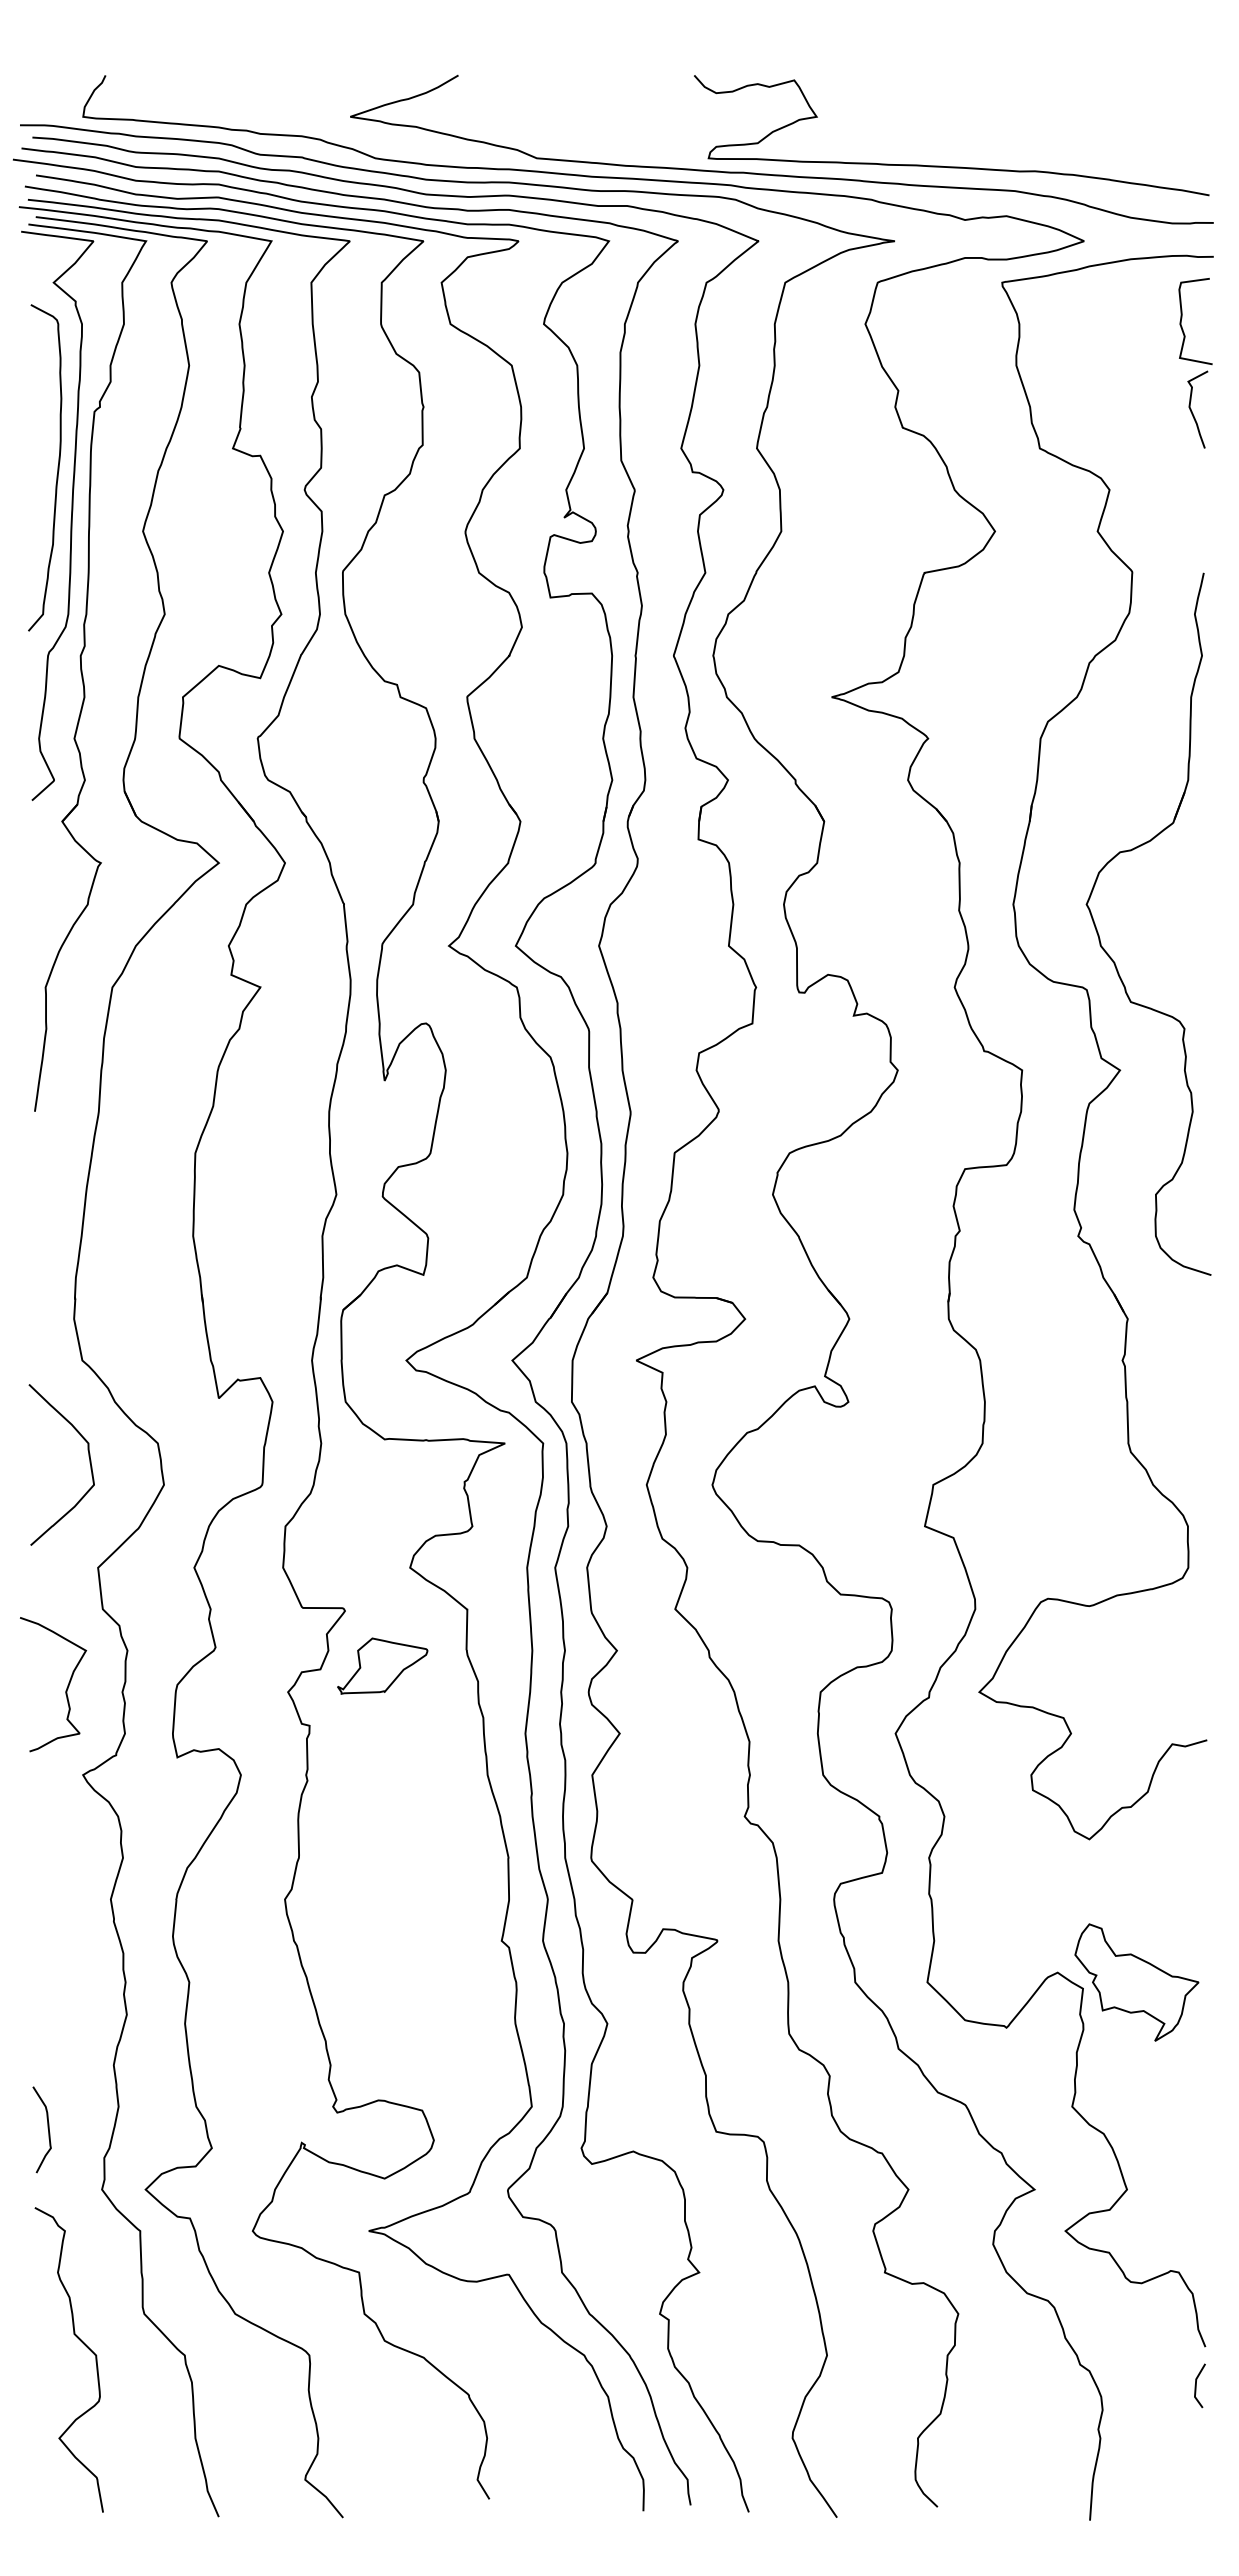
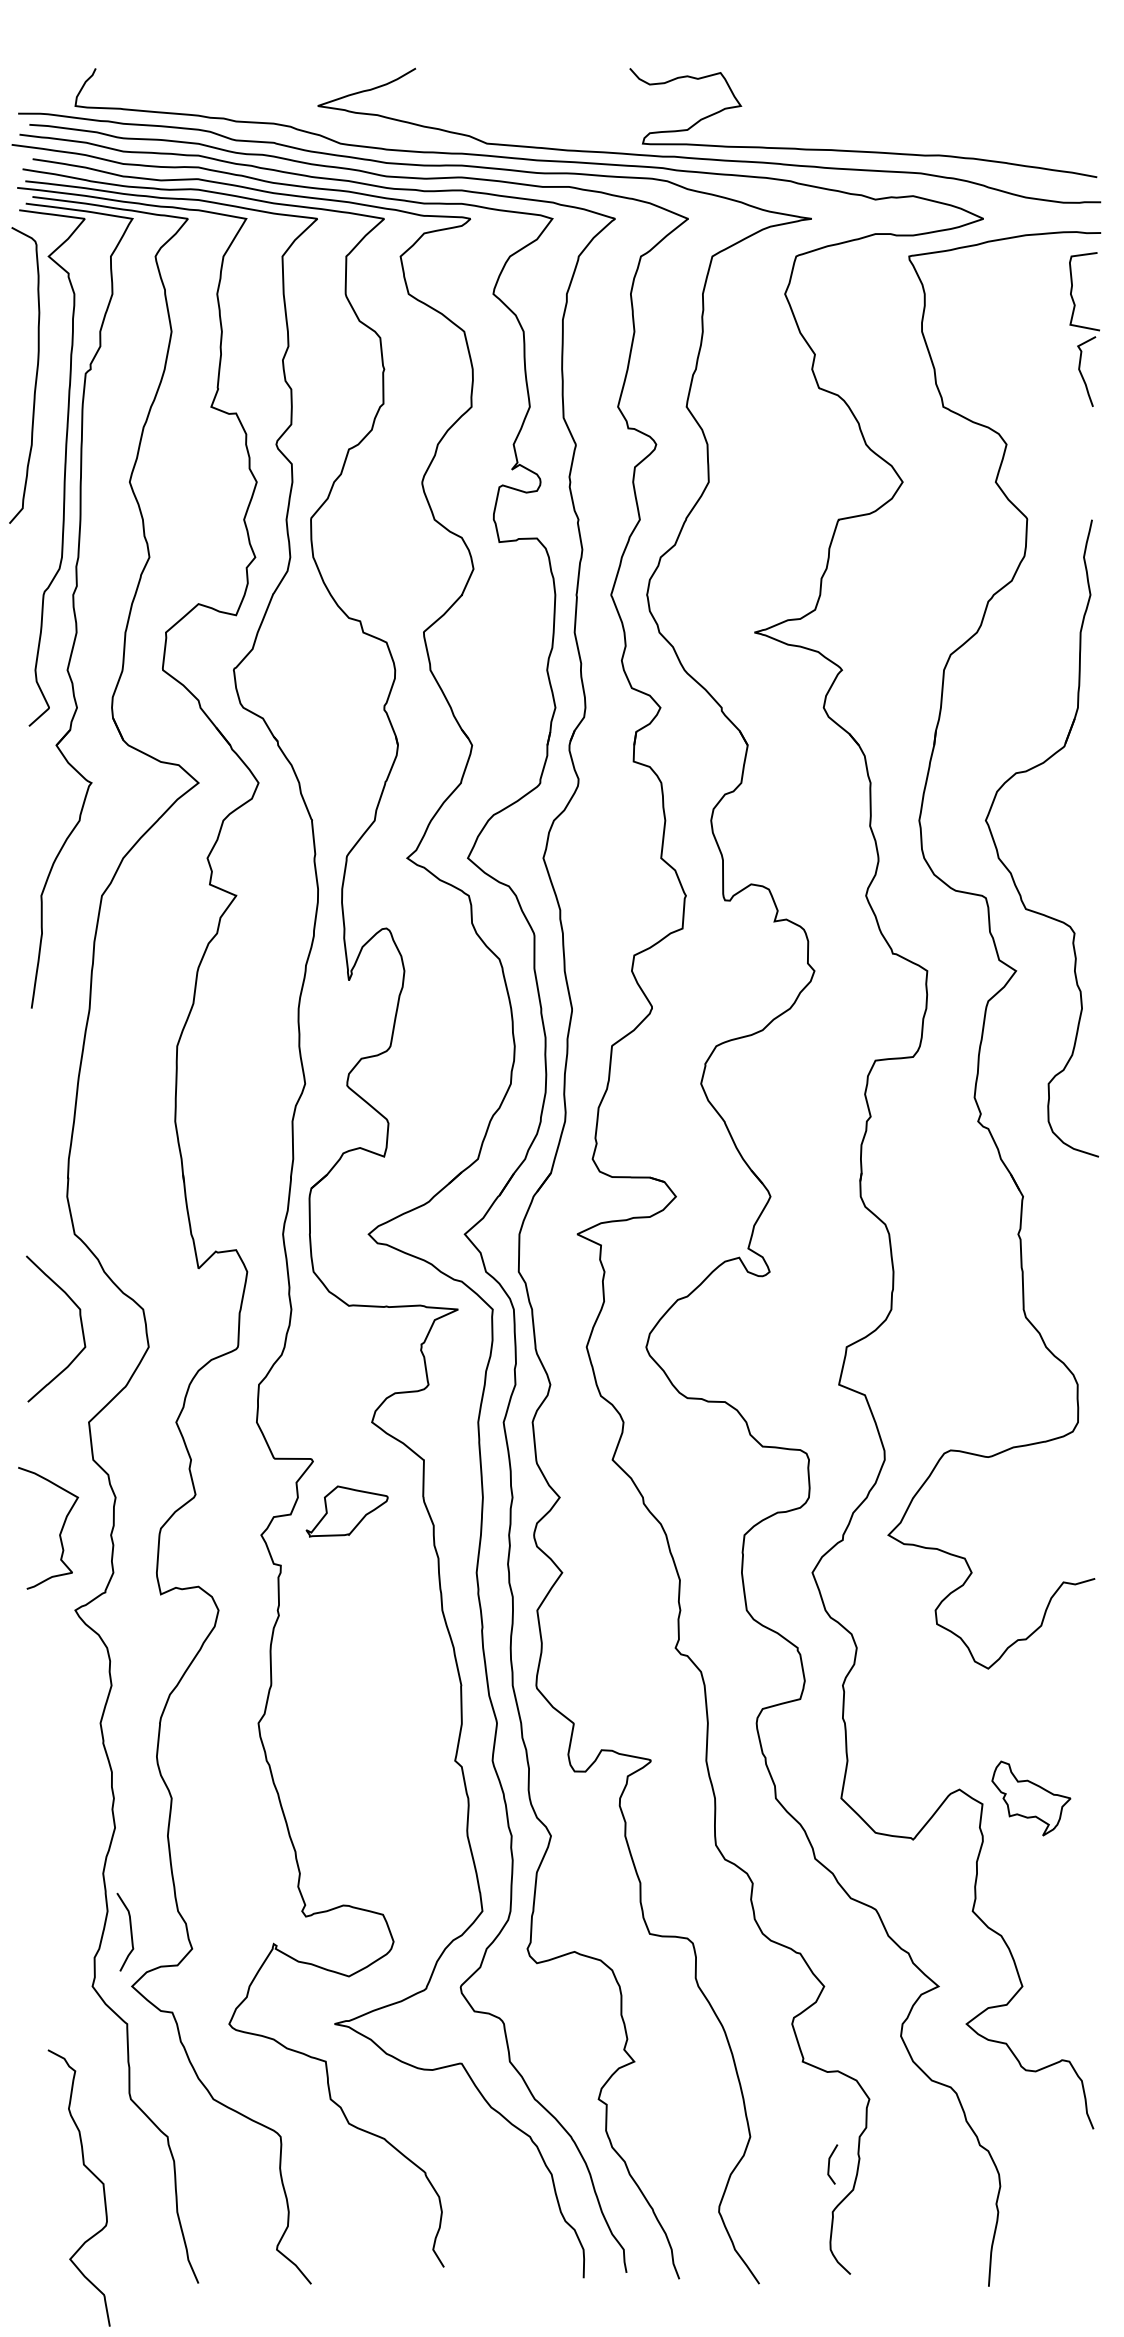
curve: (57, 467) -> (35, 375), moved
part: (1136, 1982) -> (1031, 1798), size x0.7
curve: (47, 2128) -> (130, 1931), moved
curve: (83, 2344) -> (92, 2174), moved
line: (1196, 2385) -> (829, 2164), moved

